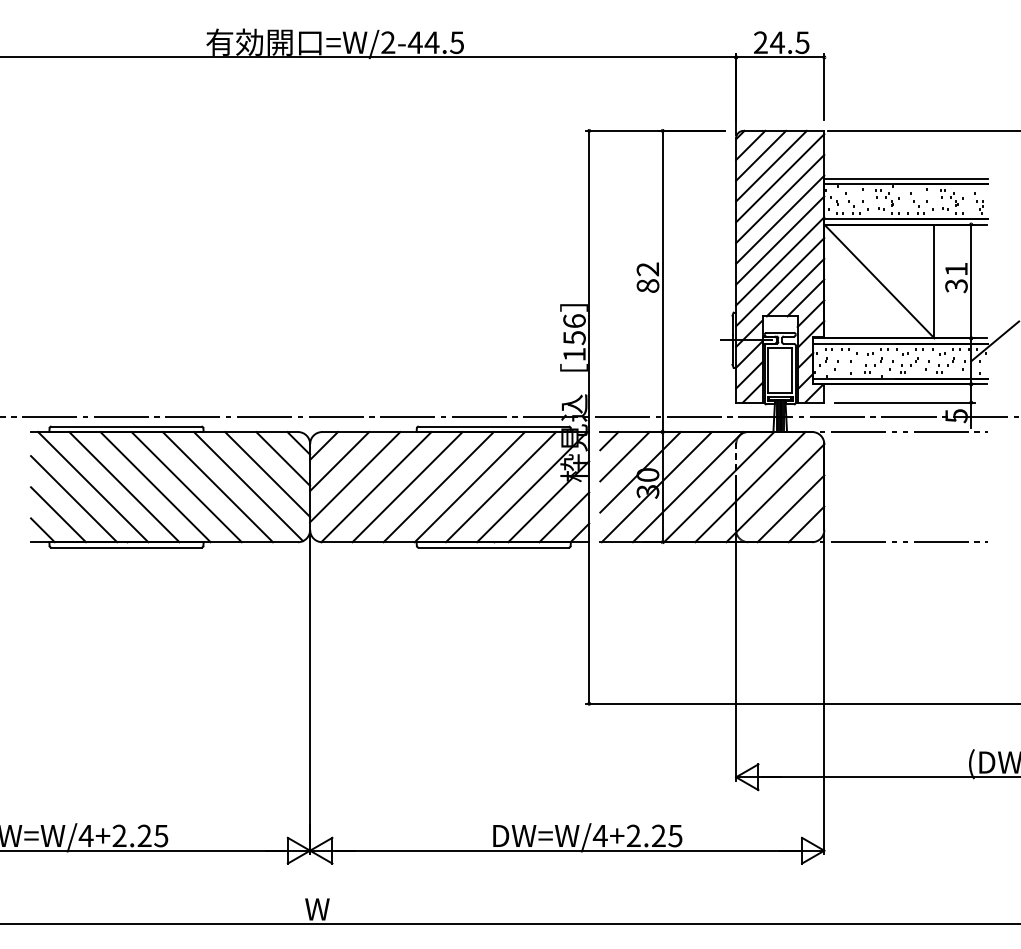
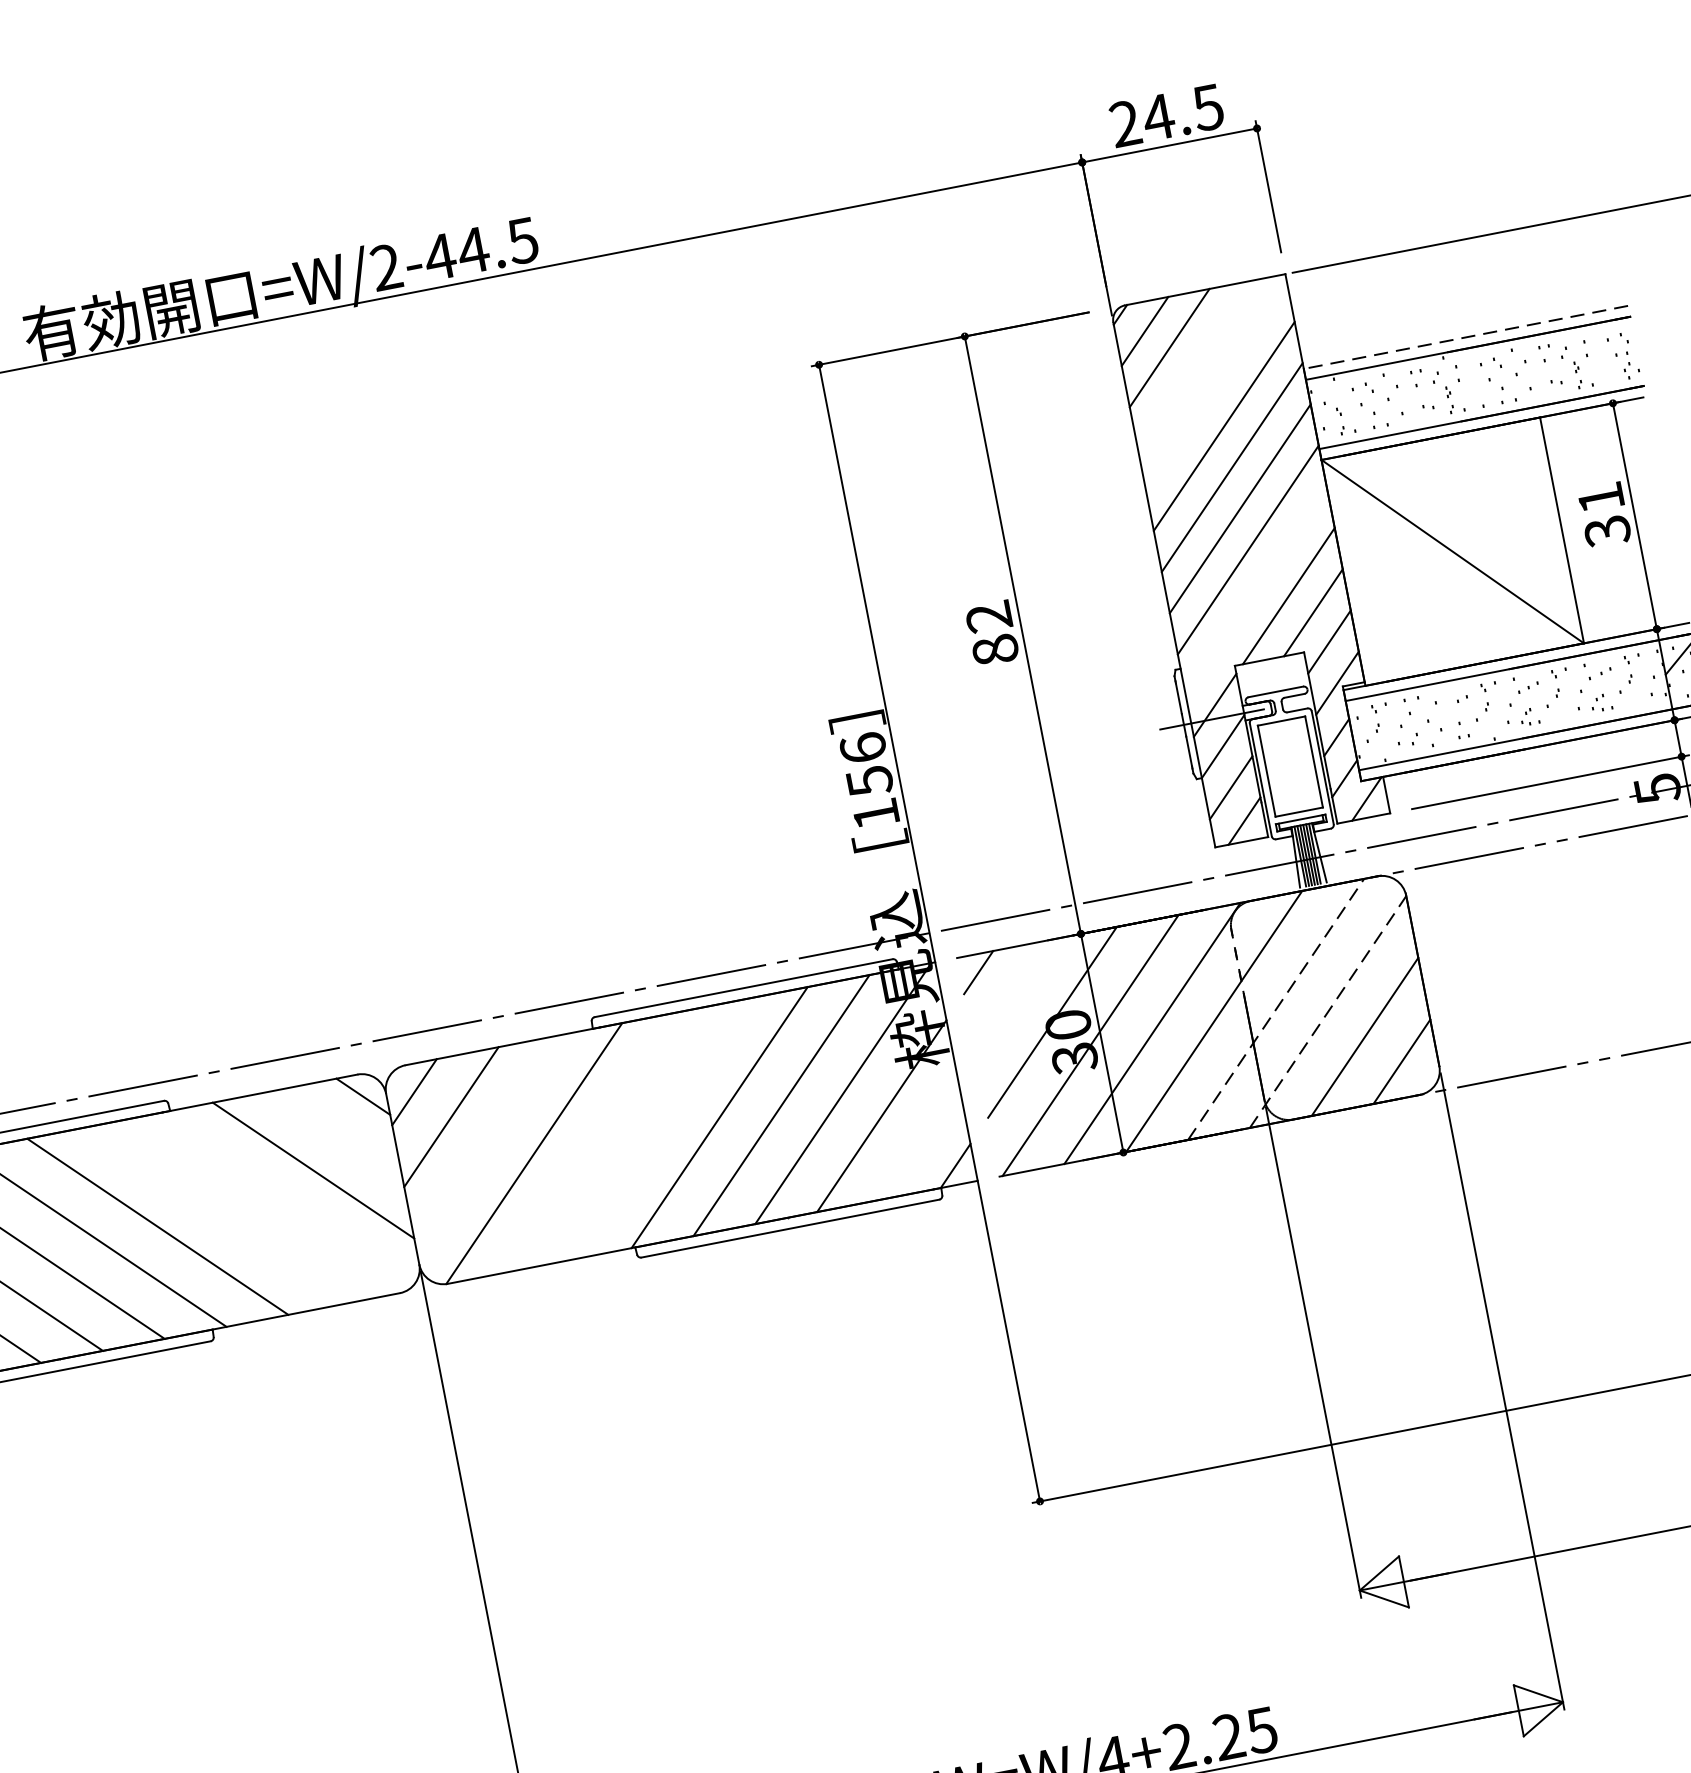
line: (771, 165) -> (1193, 363), removed
line: (780, 178) -> (1216, 385), removed
line: (906, 178) -> (1466, 336), solid -> dashed
line: (780, 282) -> (1256, 591), removed
line: (624, 456) -> (1014, 997), removed
line: (283, 458) -> (338, 1132), removed
line: (355, 477) -> (489, 1142), removed
line: (248, 486) -> (280, 1201), removed
line: (217, 487) -> (219, 1215), removed
line: (407, 487) -> (596, 1142), removed
line: (438, 487) -> (657, 1130), removed
line: (750, 487) -> (1276, 1010), solid -> dashed
line: (775, 492) -> (1328, 1010), solid -> dashed
line: (564, 517) -> (919, 1141), removed

